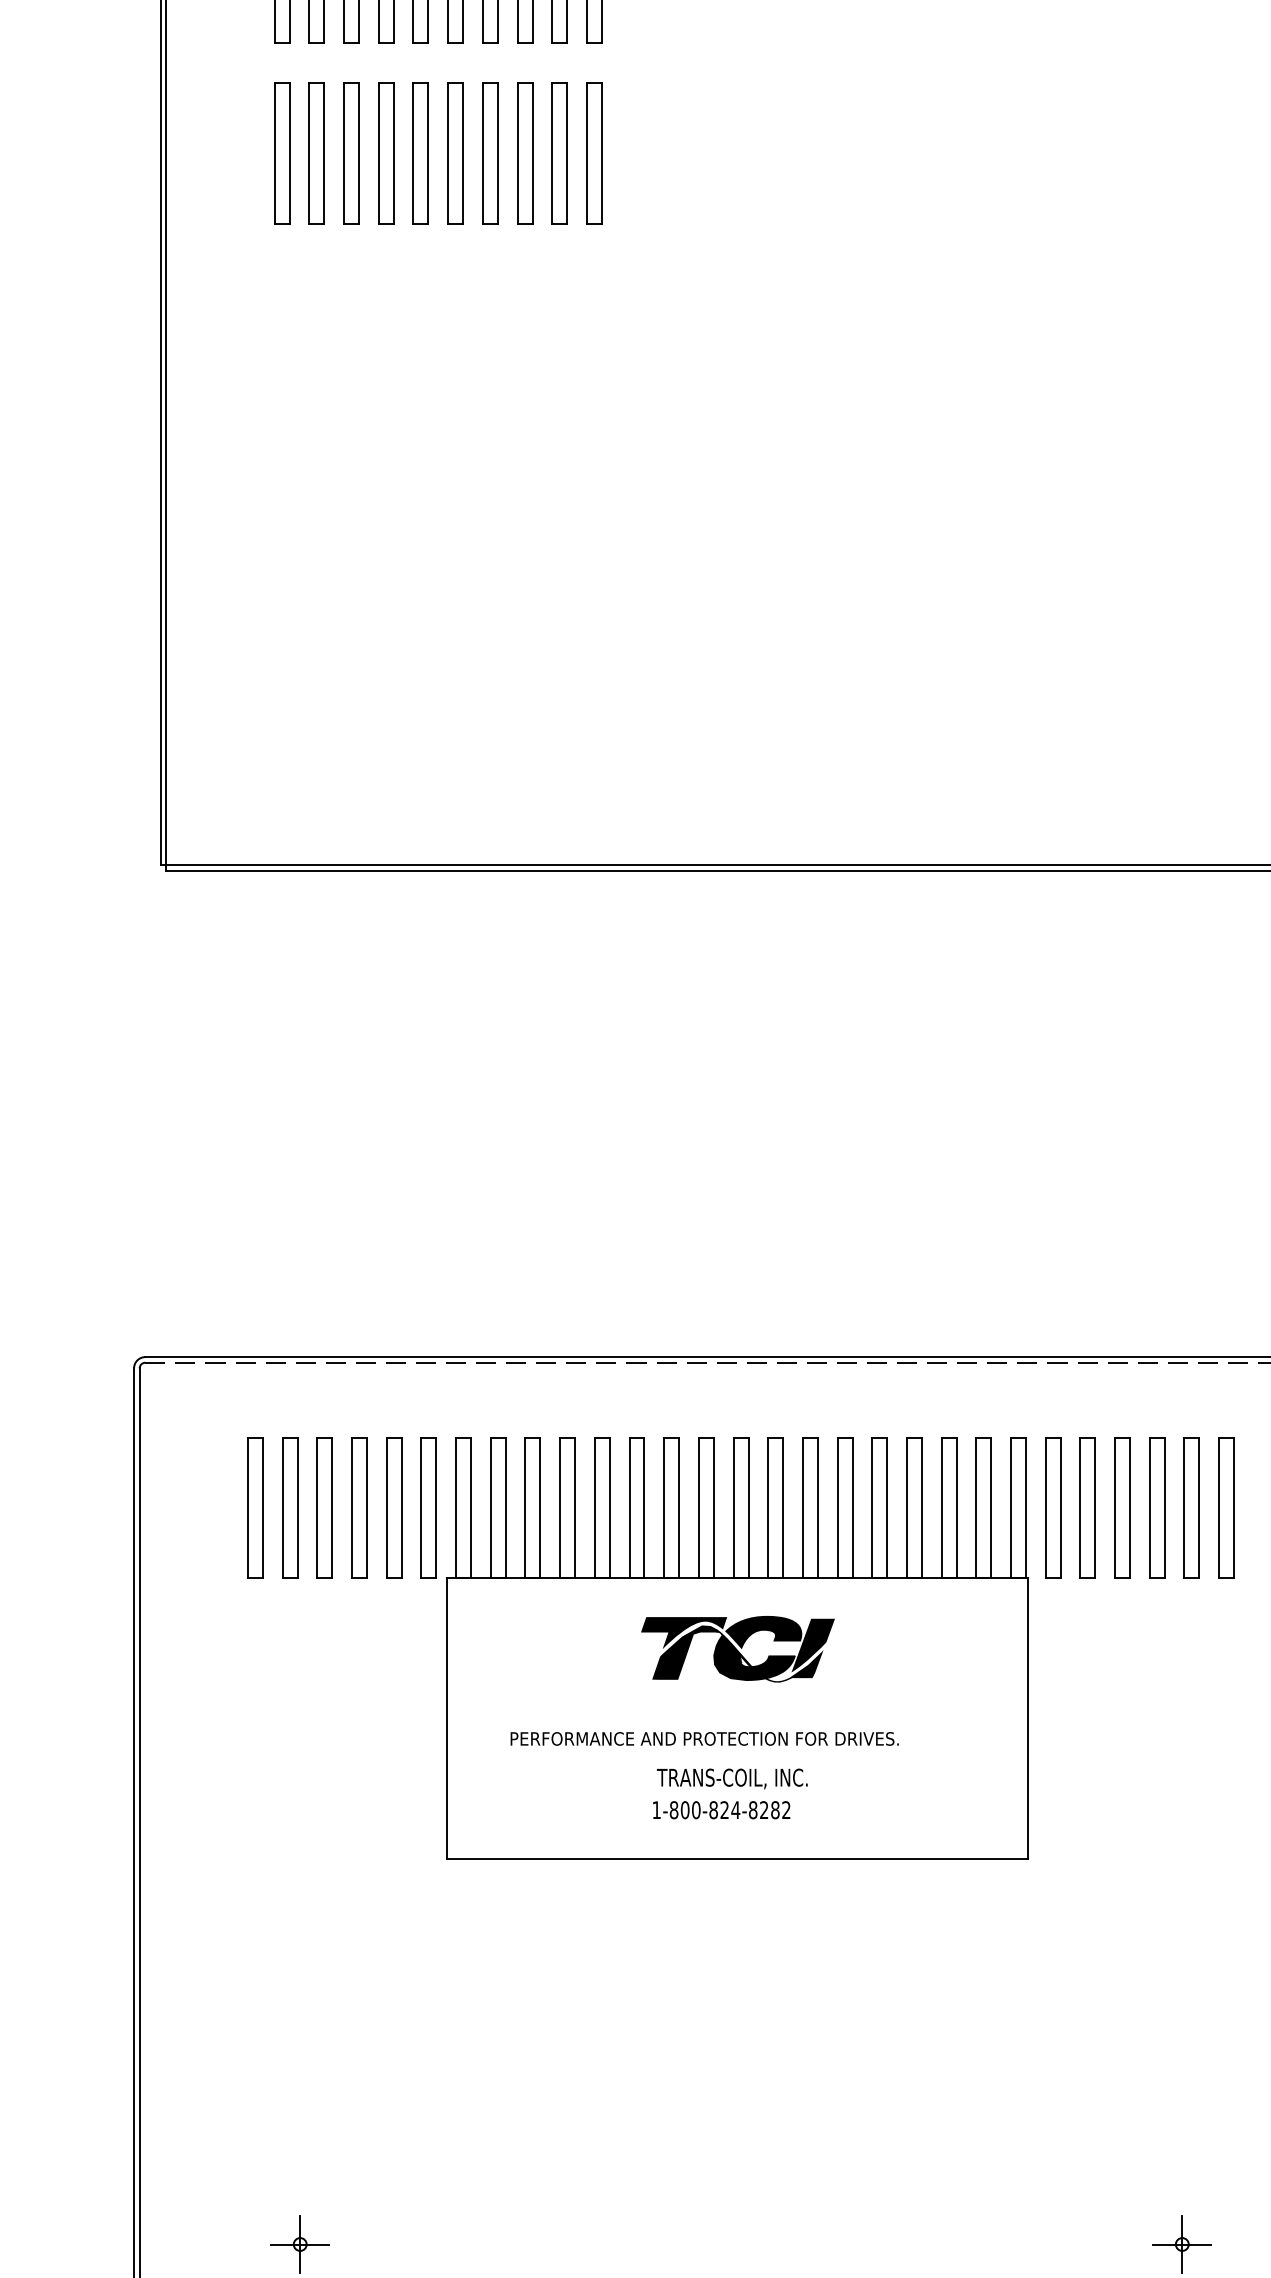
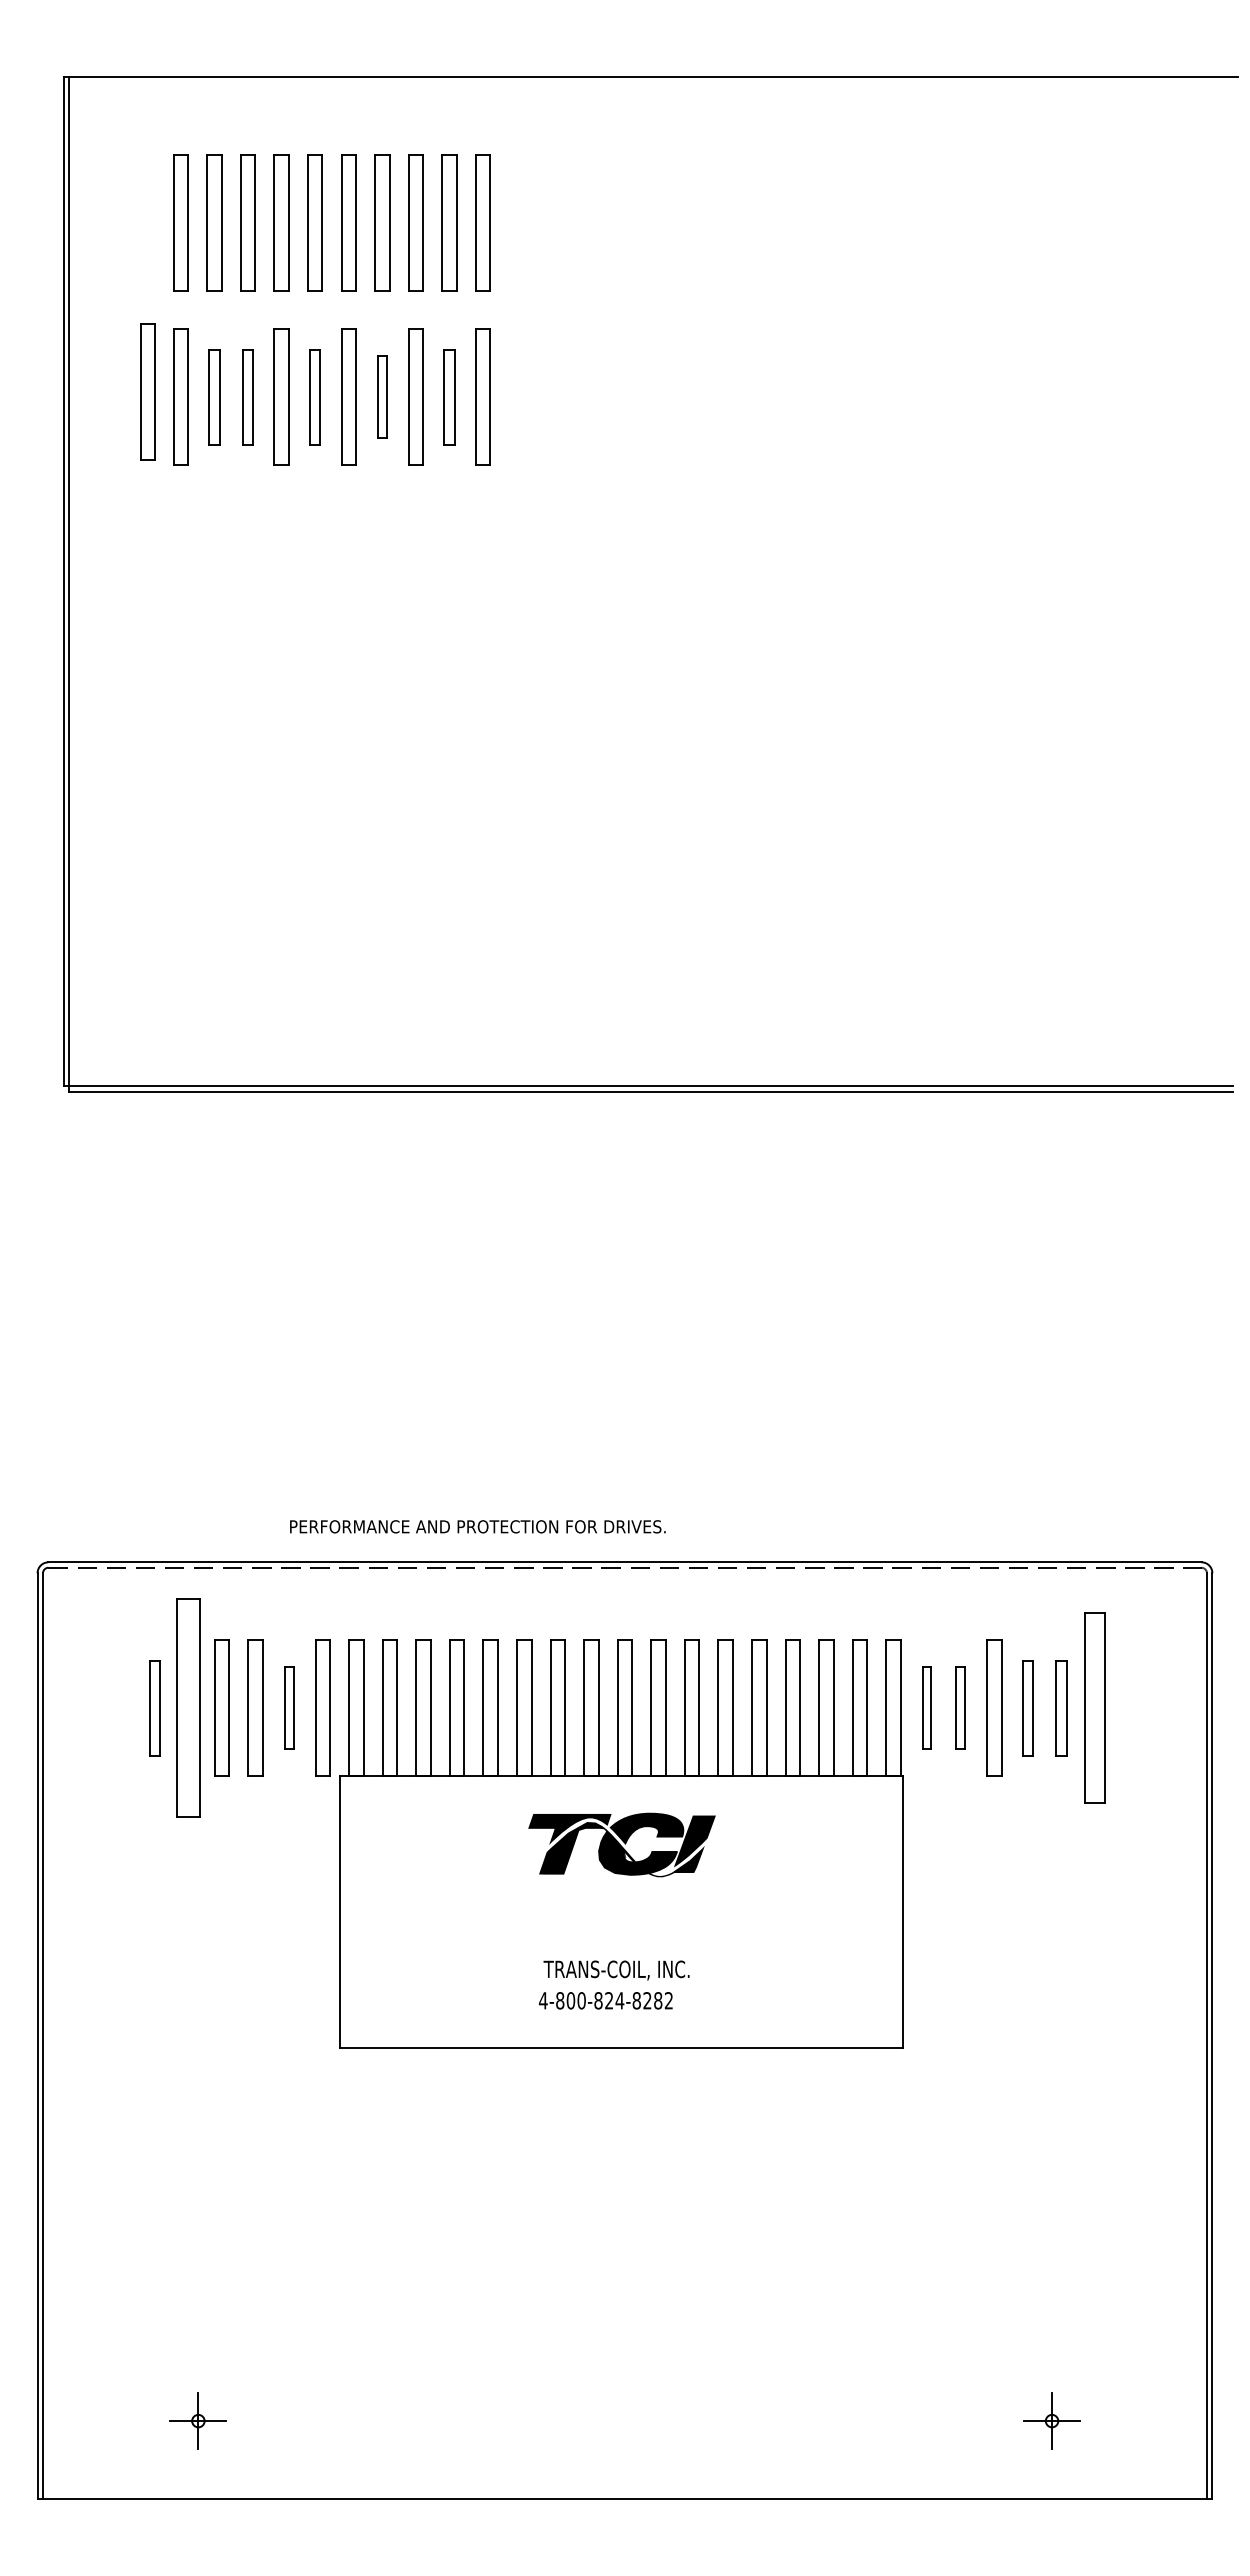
part: (247, 147) -> (147, 391), added
part: (316, 152) -> (214, 396), size x0.7
part: (350, 152) -> (247, 396), size x0.7
part: (420, 152) -> (314, 396), size x0.7
part: (490, 152) -> (382, 396), size x0.6
part: (559, 152) -> (449, 396), size x0.7
part: (254, 1507) -> (154, 1707), size x0.7
part: (290, 1507) -> (188, 1707), size x1.6
part: (394, 1507) -> (289, 1707), size x0.6
part: (1052, 1507) -> (926, 1707), size x0.6
part: (1087, 1507) -> (960, 1707), size x0.6
part: (1156, 1507) -> (1027, 1707), size x0.7
part: (1192, 1507) -> (1061, 1707), size x0.7
part: (1226, 1507) -> (1094, 1707), size x1.4
text: (704, 1738) -> (477, 1526), moved
text: (656, 1809) -> (543, 2000), 1-800-824-8282 -> 4-800-824-8282

